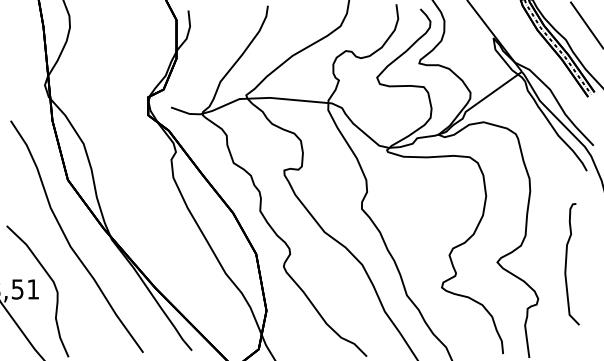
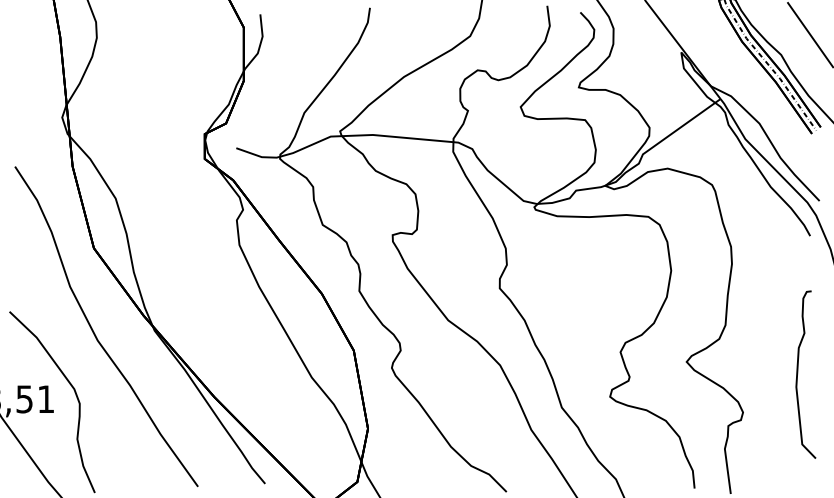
curve: (566, 263) -> (798, 373), moved

